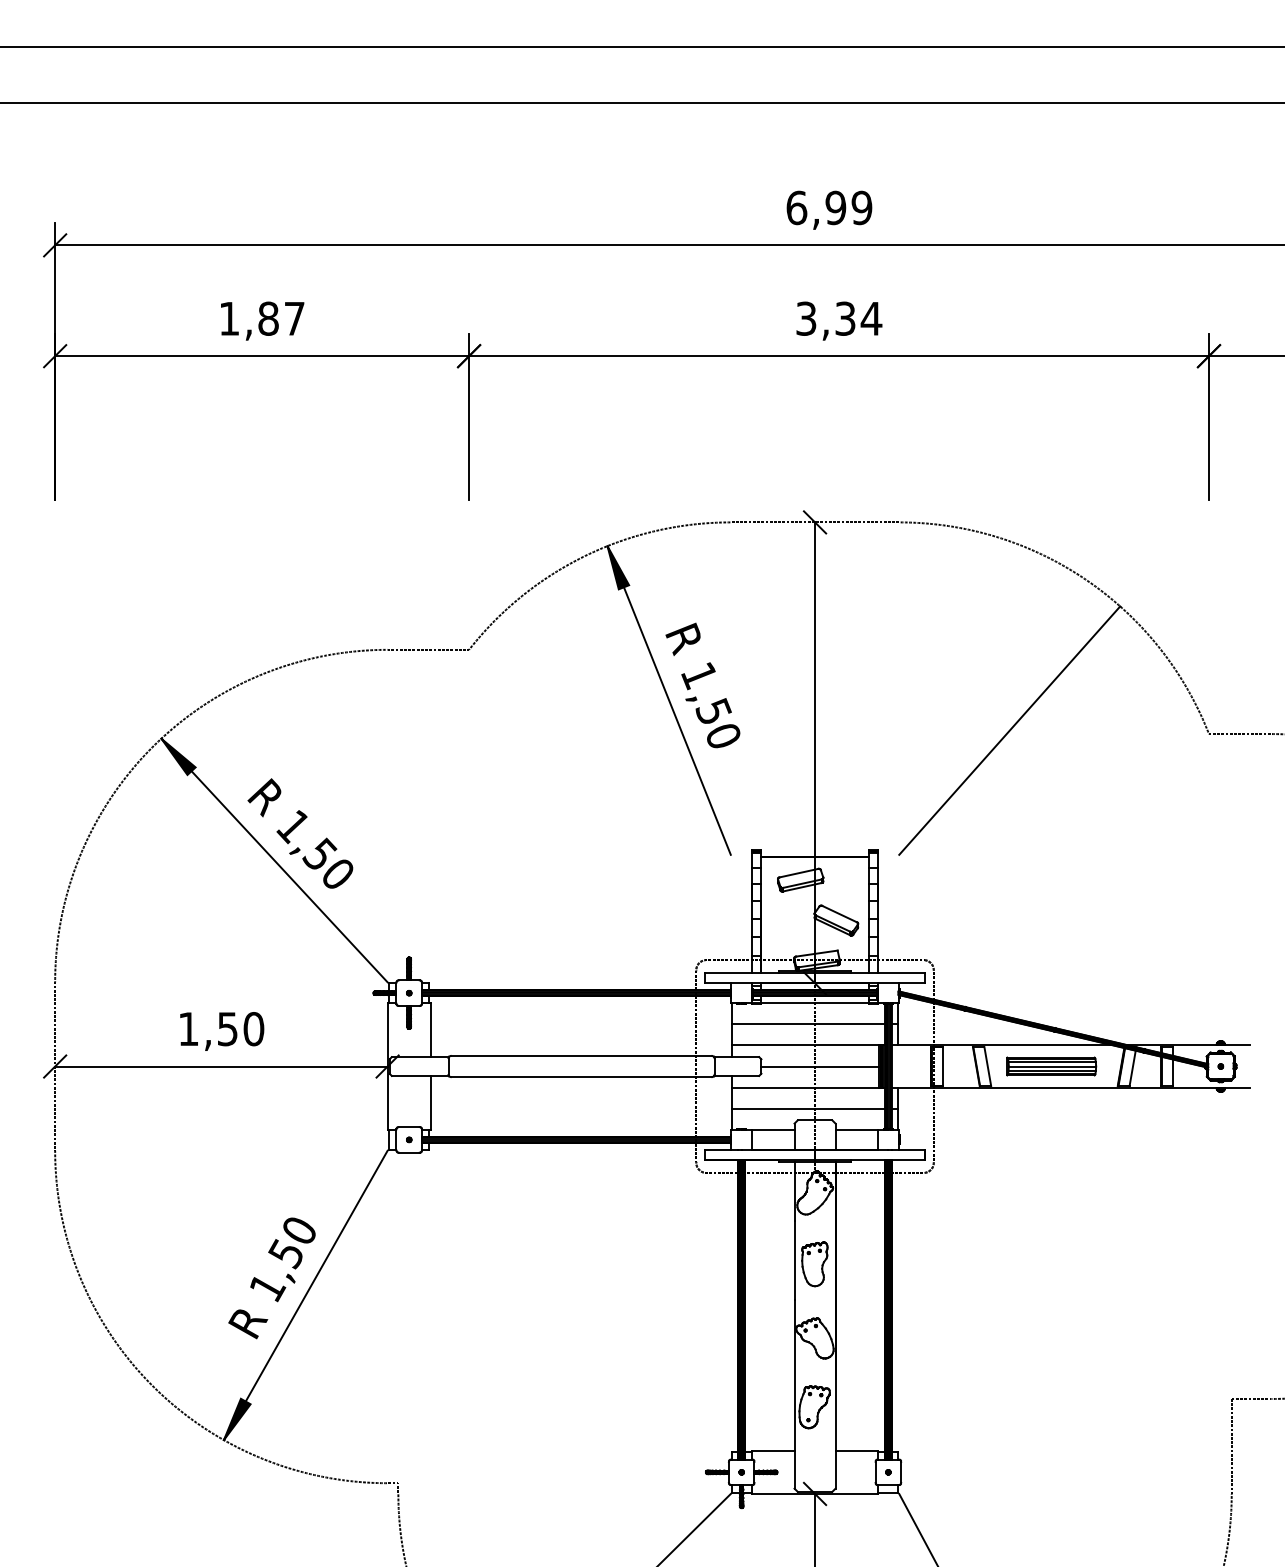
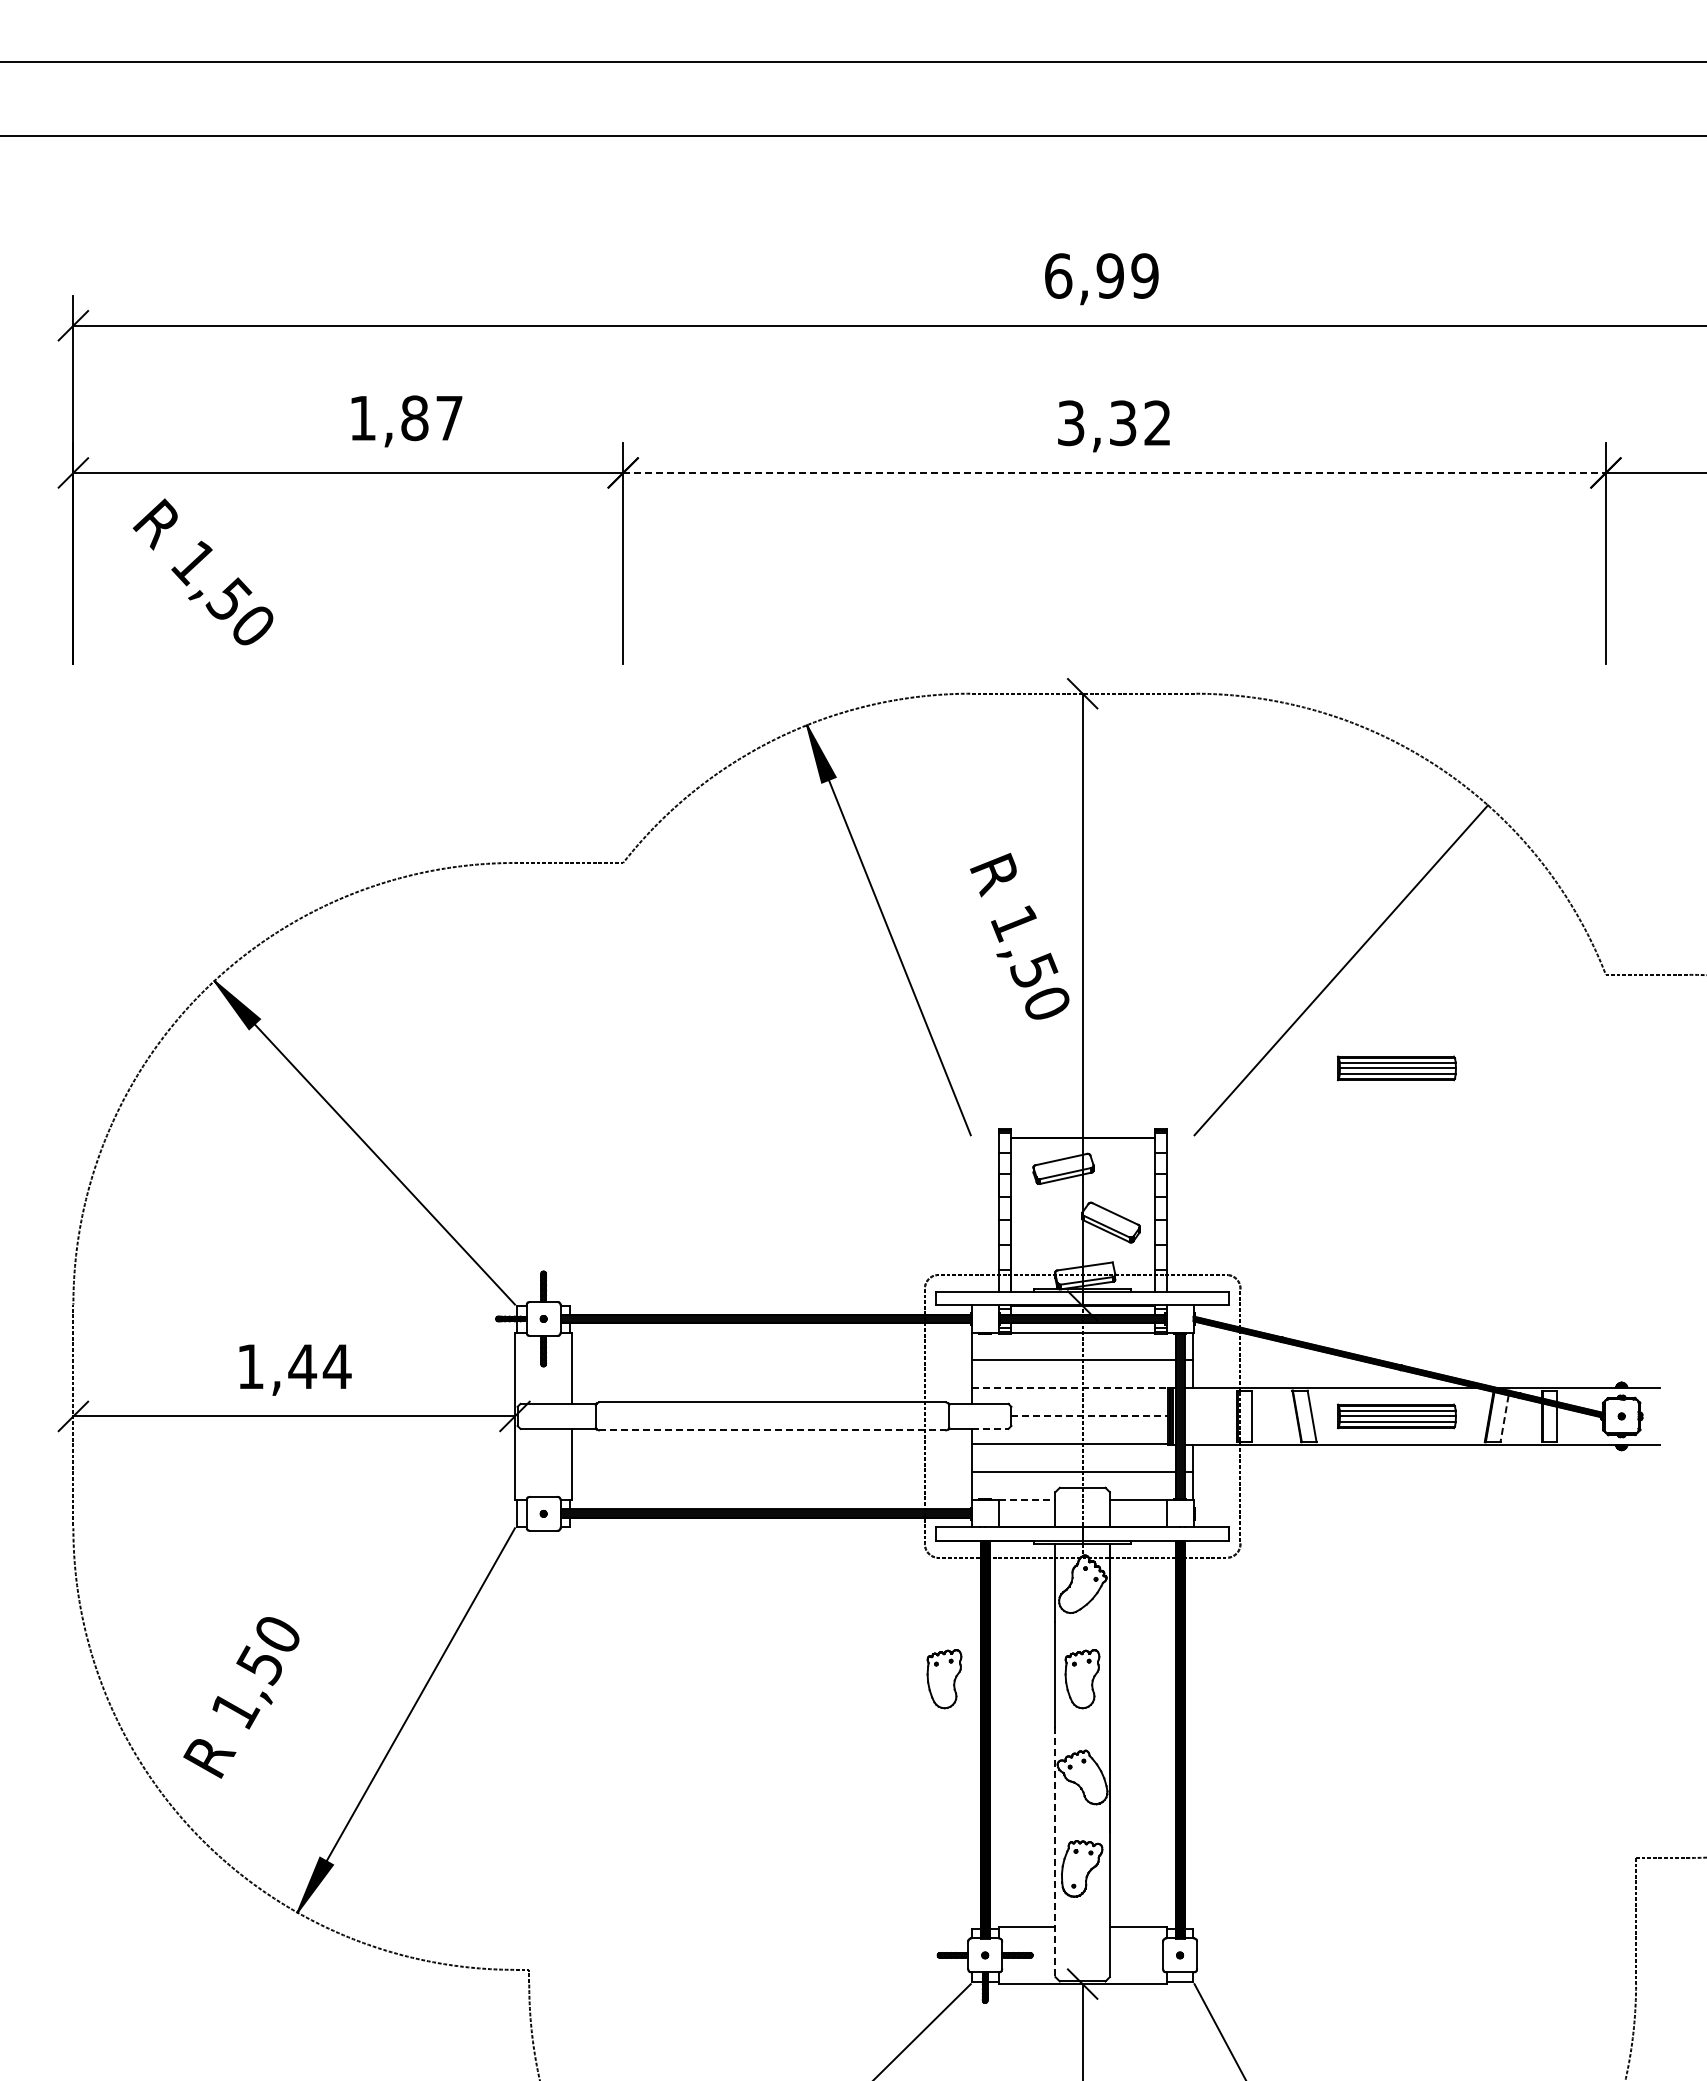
text: (871, 318) -> (1157, 422), 3,34 -> 3,32
text: (262, 321) -> (406, 421), moved
line: (839, 355) -> (1115, 472), solid -> dashed
text: (702, 684) -> (1019, 935), moved
part: (1051, 804) -> (1396, 1068), added
text: (299, 833) -> (202, 571), moved
text: (240, 1028) -> (319, 1366), 1,50 -> 1,44
line: (805, 1045) -> (1070, 1388), solid -> dashed
line: (820, 1066) -> (1090, 1416), solid -> dashed
line: (1132, 1068) -> (1504, 1418), solid -> dashed
line: (745, 1075) -> (990, 1428), solid -> dashed
line: (581, 1077) -> (772, 1430), solid -> dashed
line: (773, 1129) -> (1027, 1500), solid -> dashed
part: (711, 1264) -> (944, 1679), added
text: (272, 1278) -> (241, 1697), moved
line: (794, 1394) -> (1055, 1852), solid -> dashed

